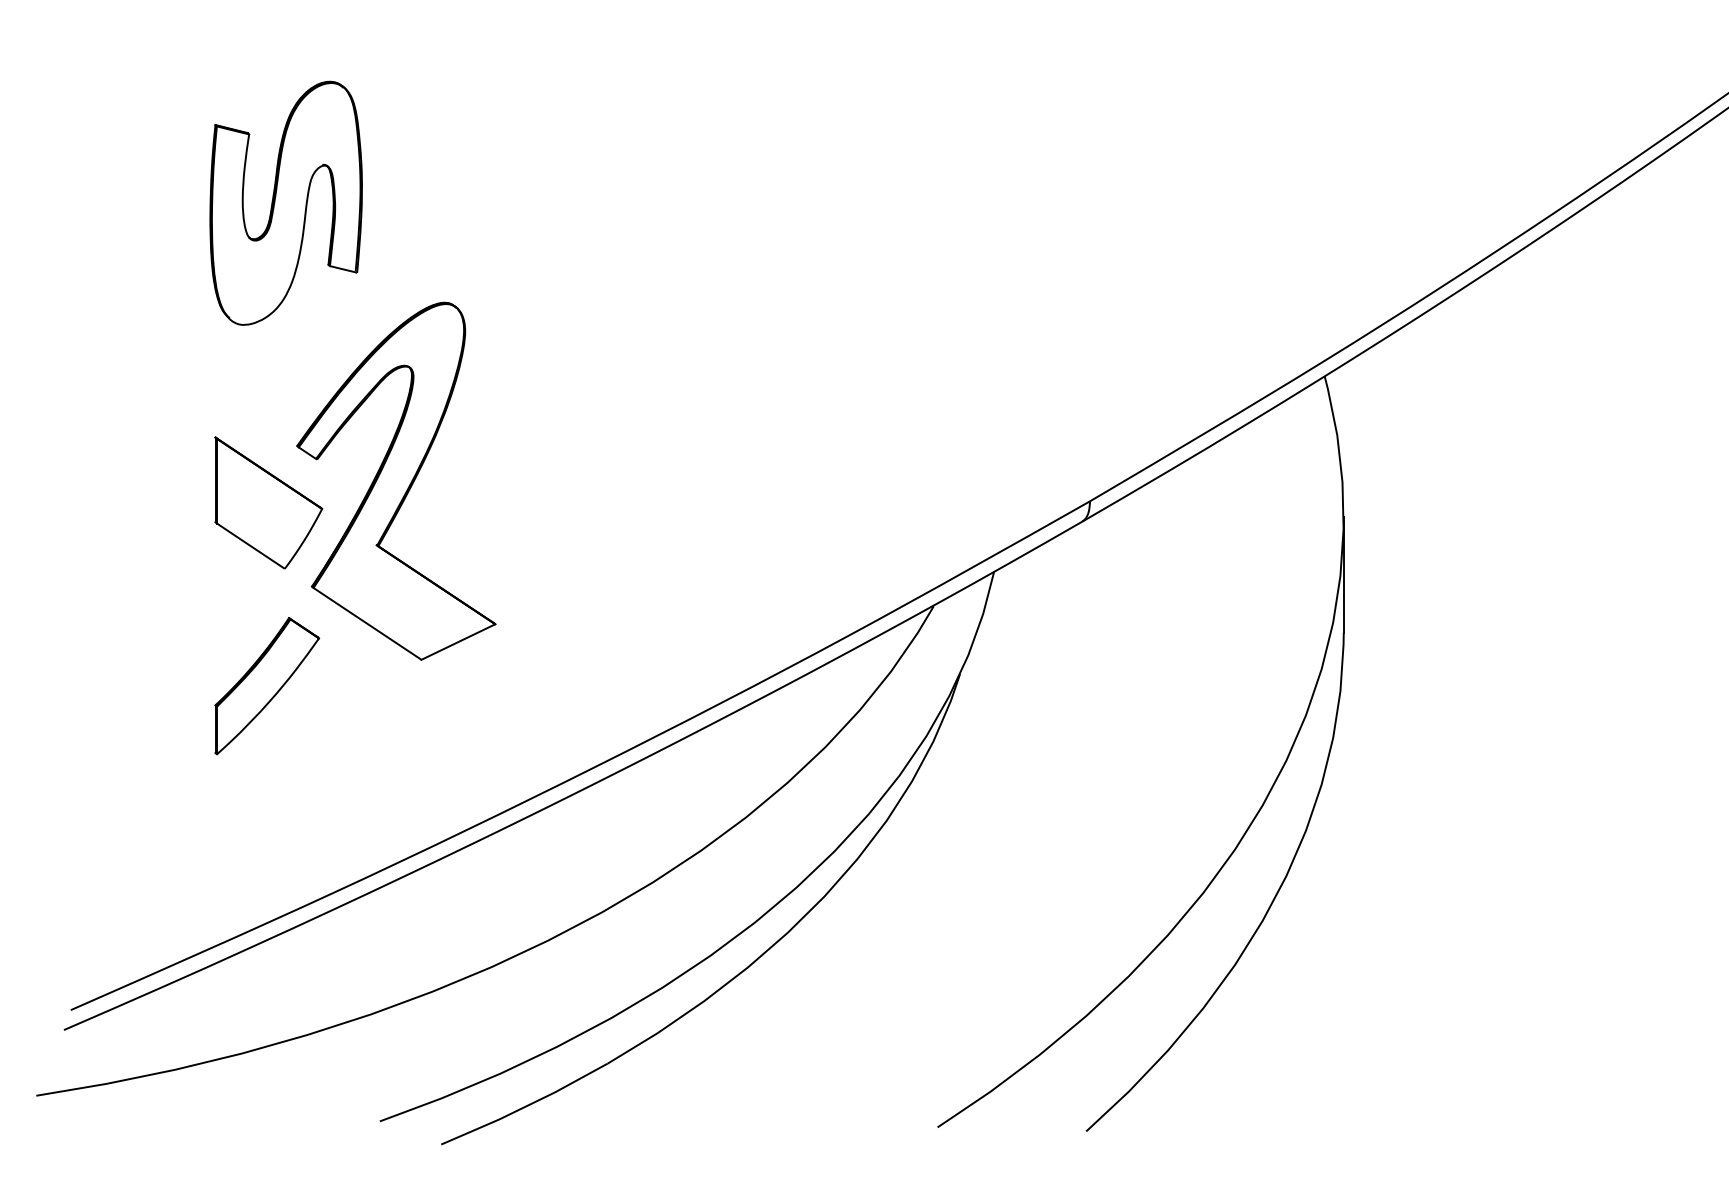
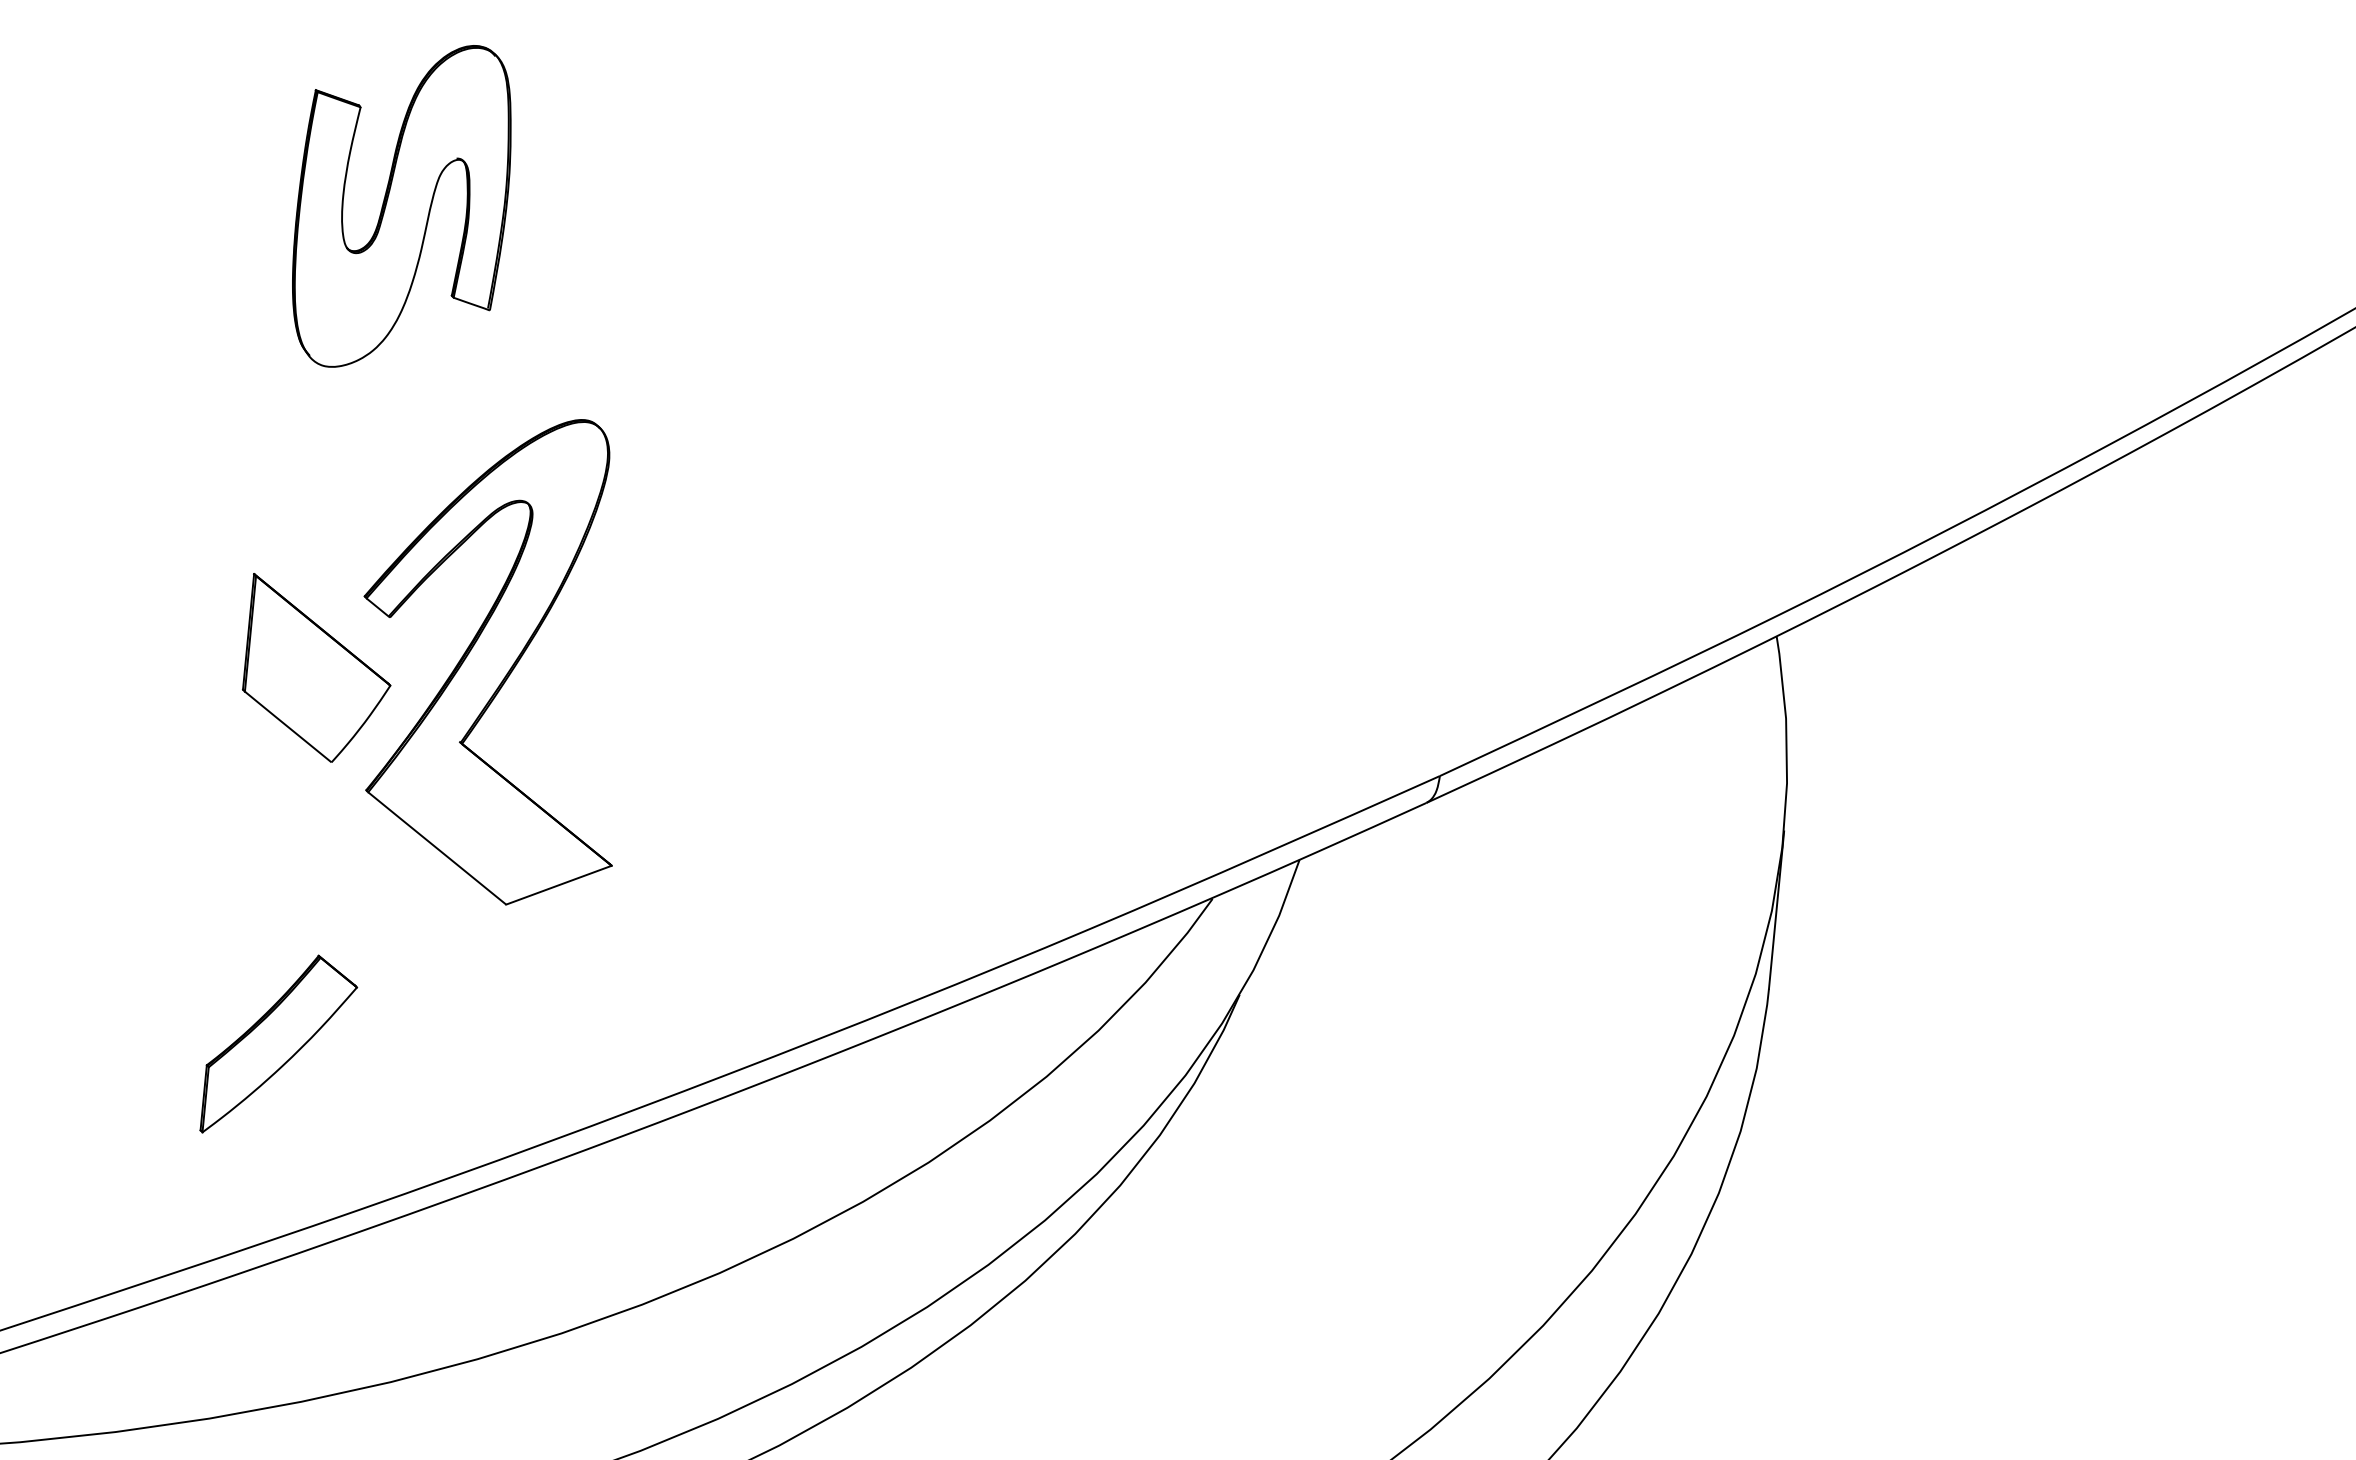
part: (285, 202) -> (401, 205), moved
part: (267, 686) -> (280, 1046), moved

